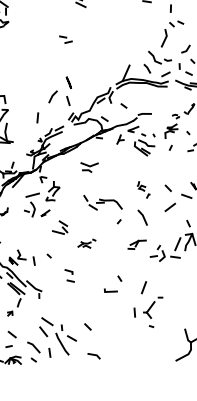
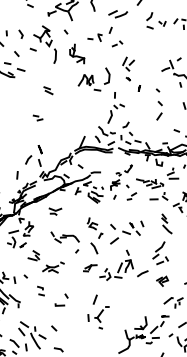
part: (142, 189) -> (94, 227), size x1.67
part: (86, 243) -> (53, 267), size x1.67
part: (112, 283) -> (61, 299), moved

